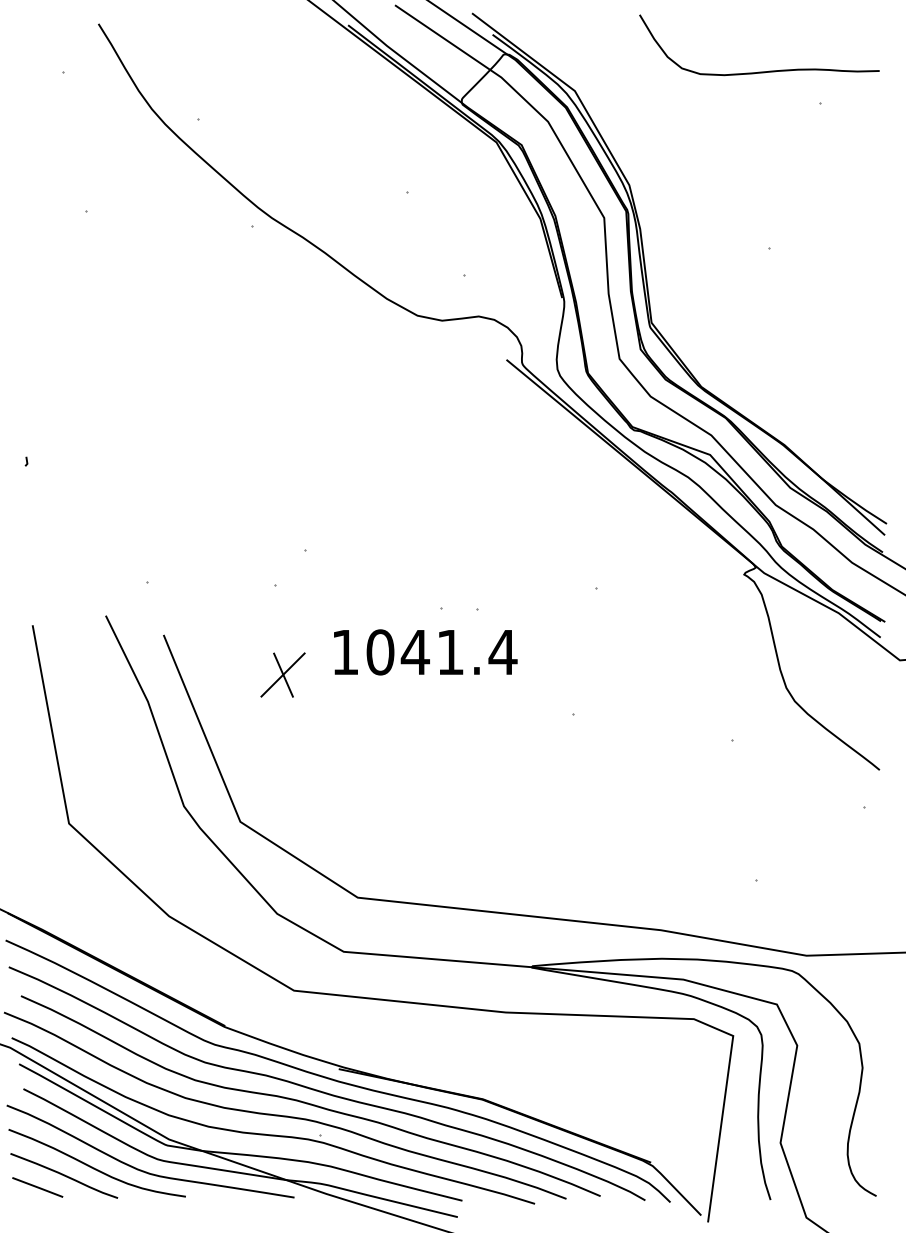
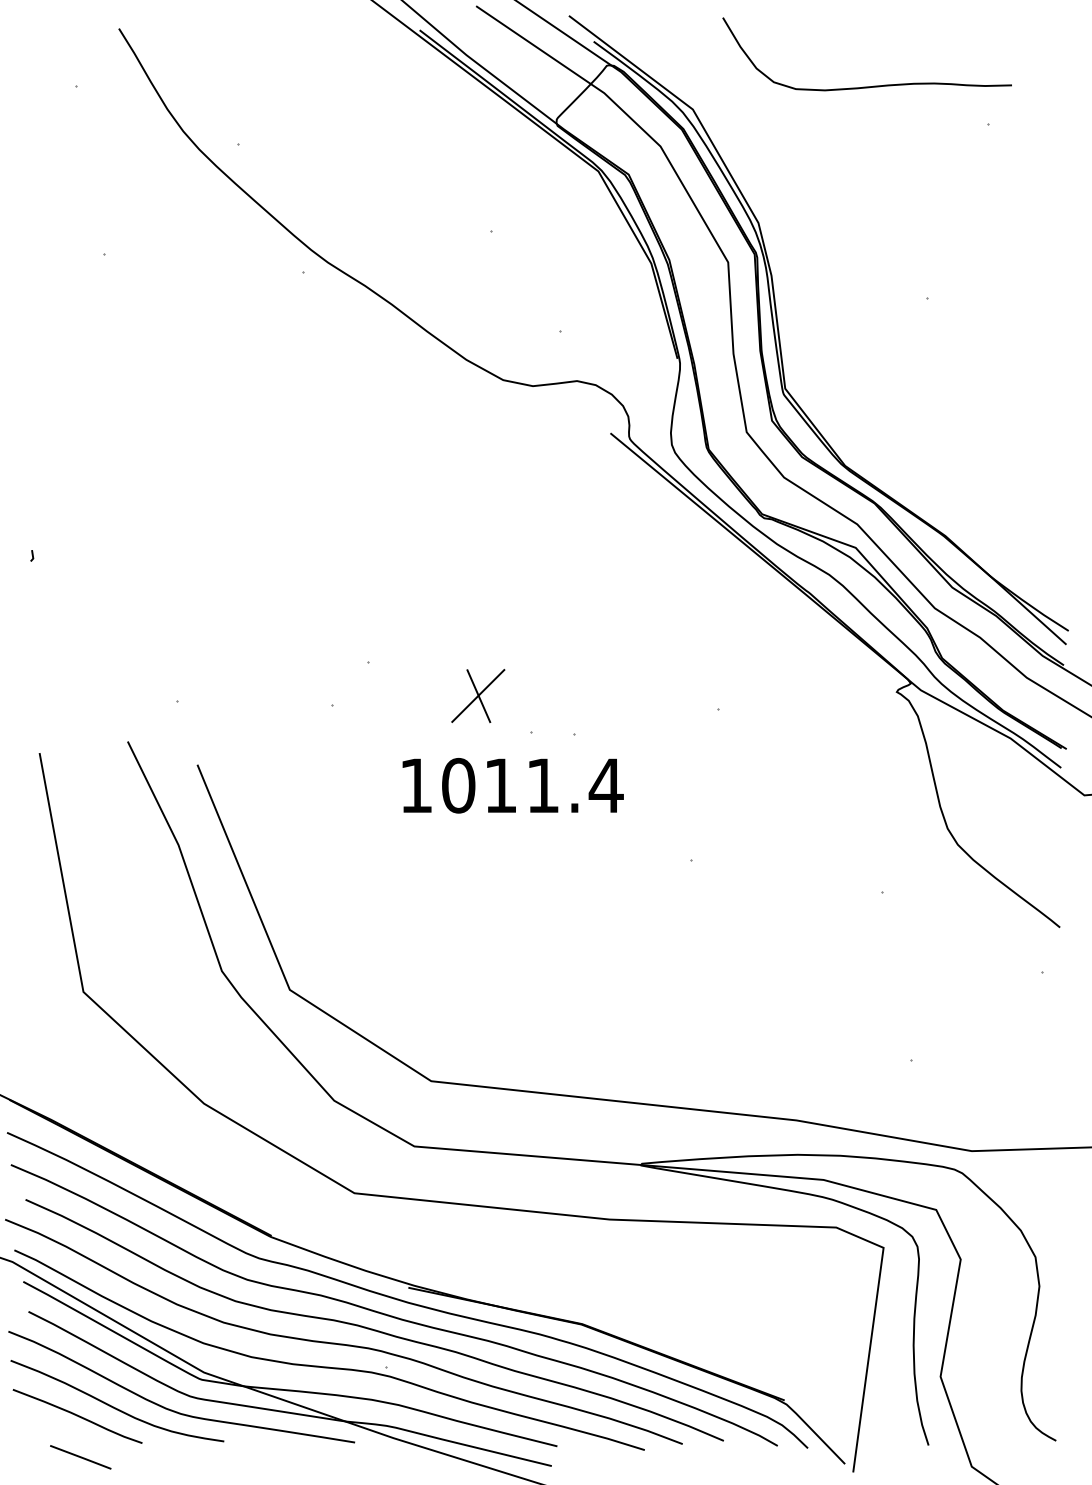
curve: (764, 71) -> (873, 85), moved
text: (415, 652) -> (500, 785), 1041.4 -> 1011.4
part: (283, 674) -> (478, 695), moved
line: (37, 1187) -> (80, 1457), moved

